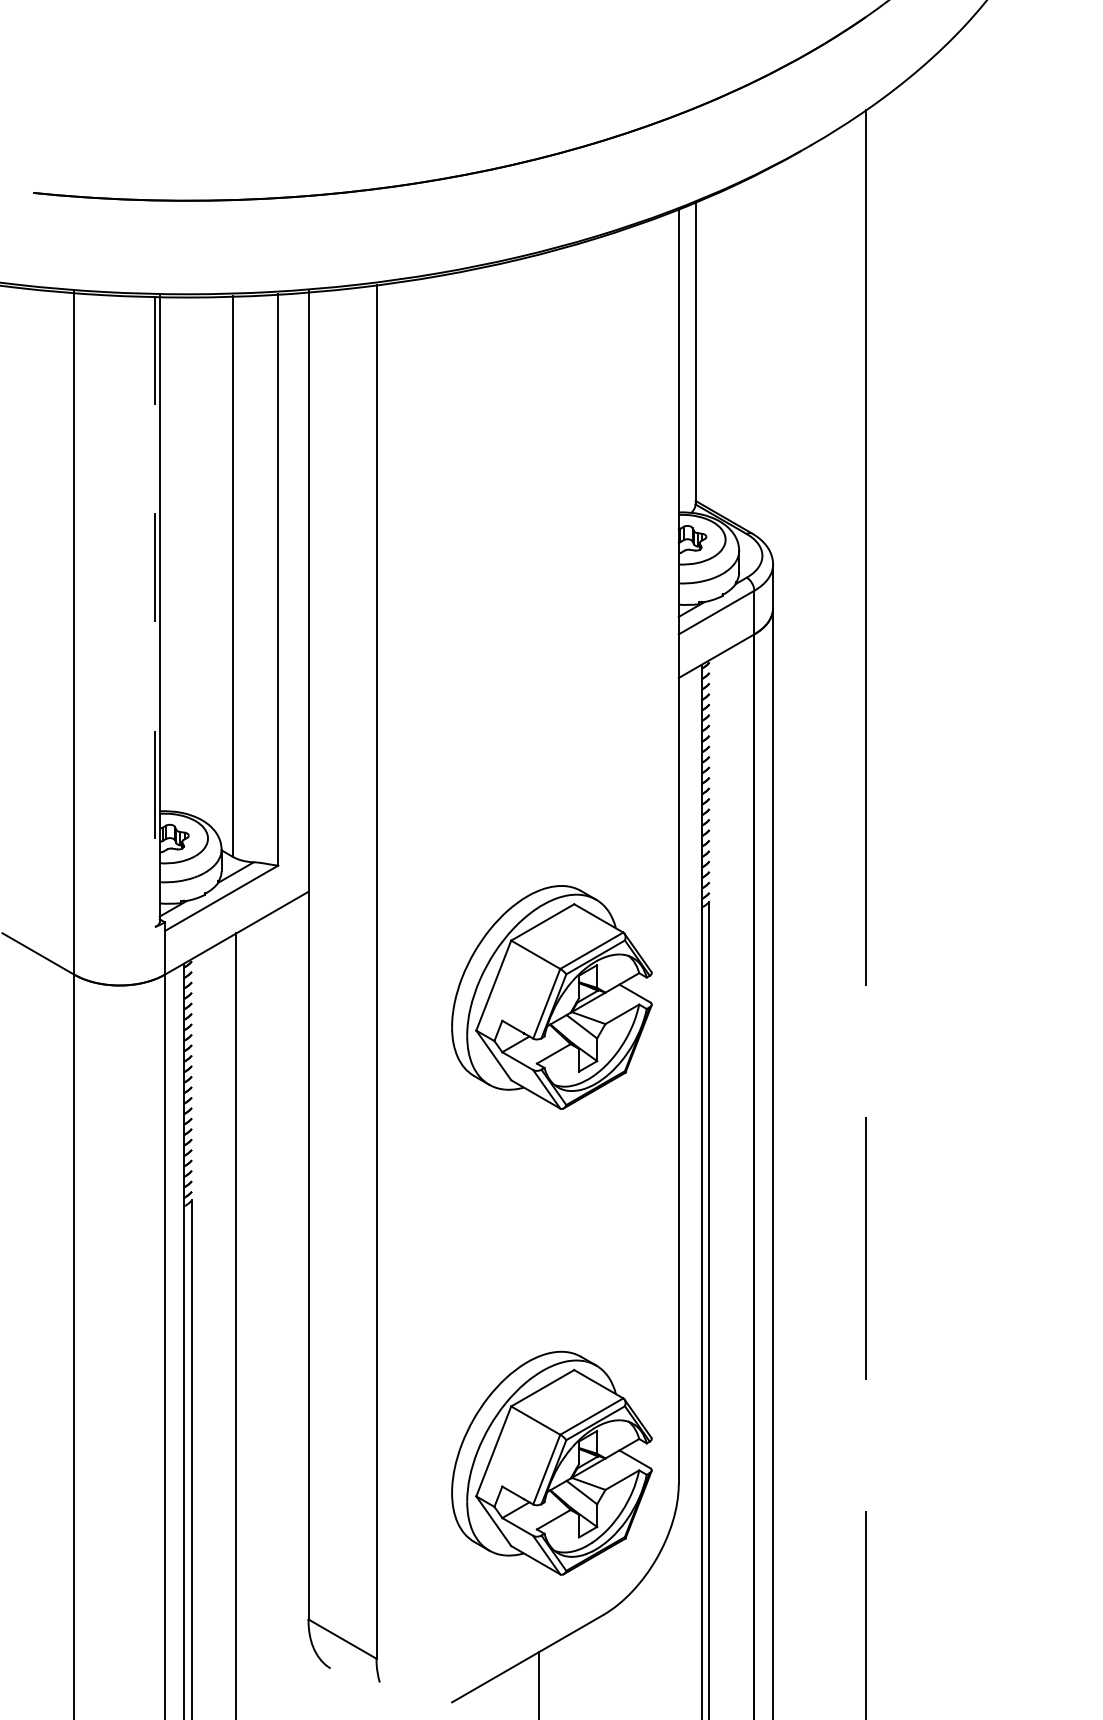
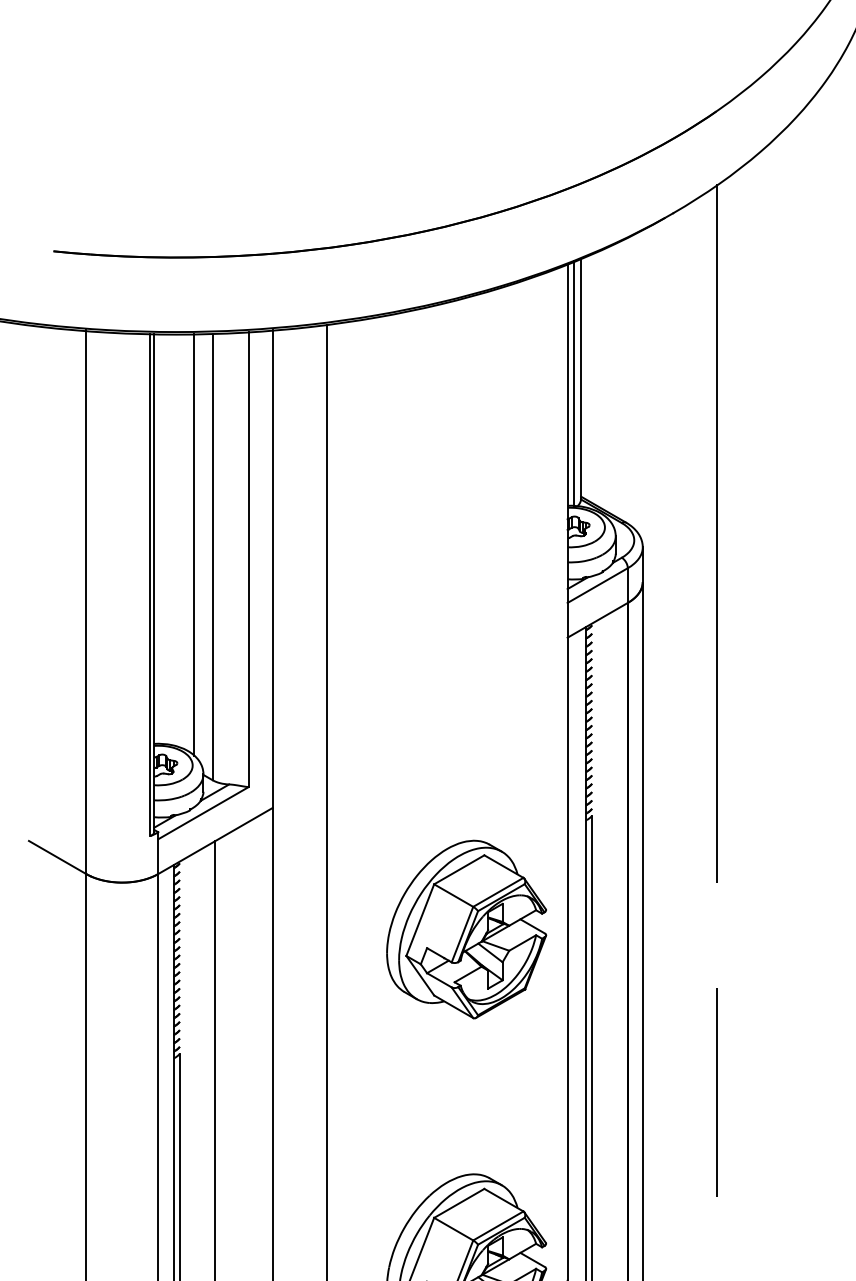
line: (686, 358) -> (573, 383), added
line: (210, 561) -> (194, 544), added
line: (154, 612) -> (150, 585), dashed -> solid
part: (551, 997) -> (466, 929), moved

